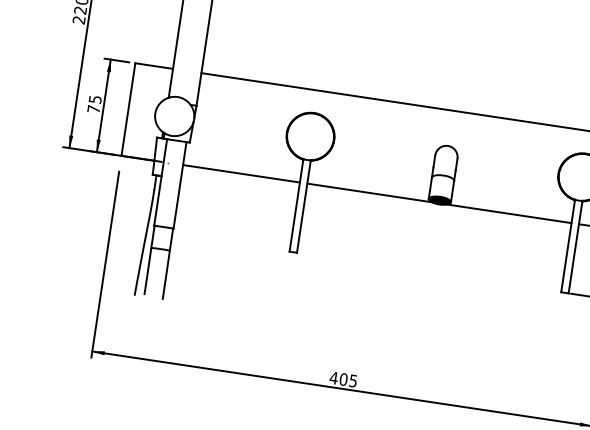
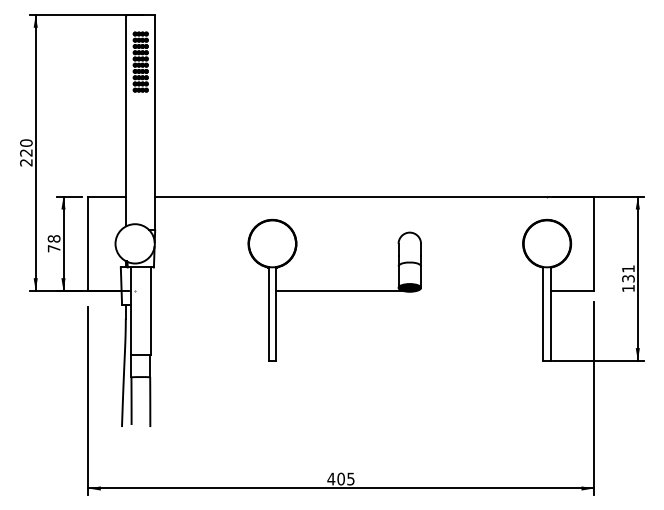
text: (94, 99) -> (53, 238), 75 -> 78
line: (241, 173) -> (209, 290), removed
line: (509, 213) -> (480, 290), removed

